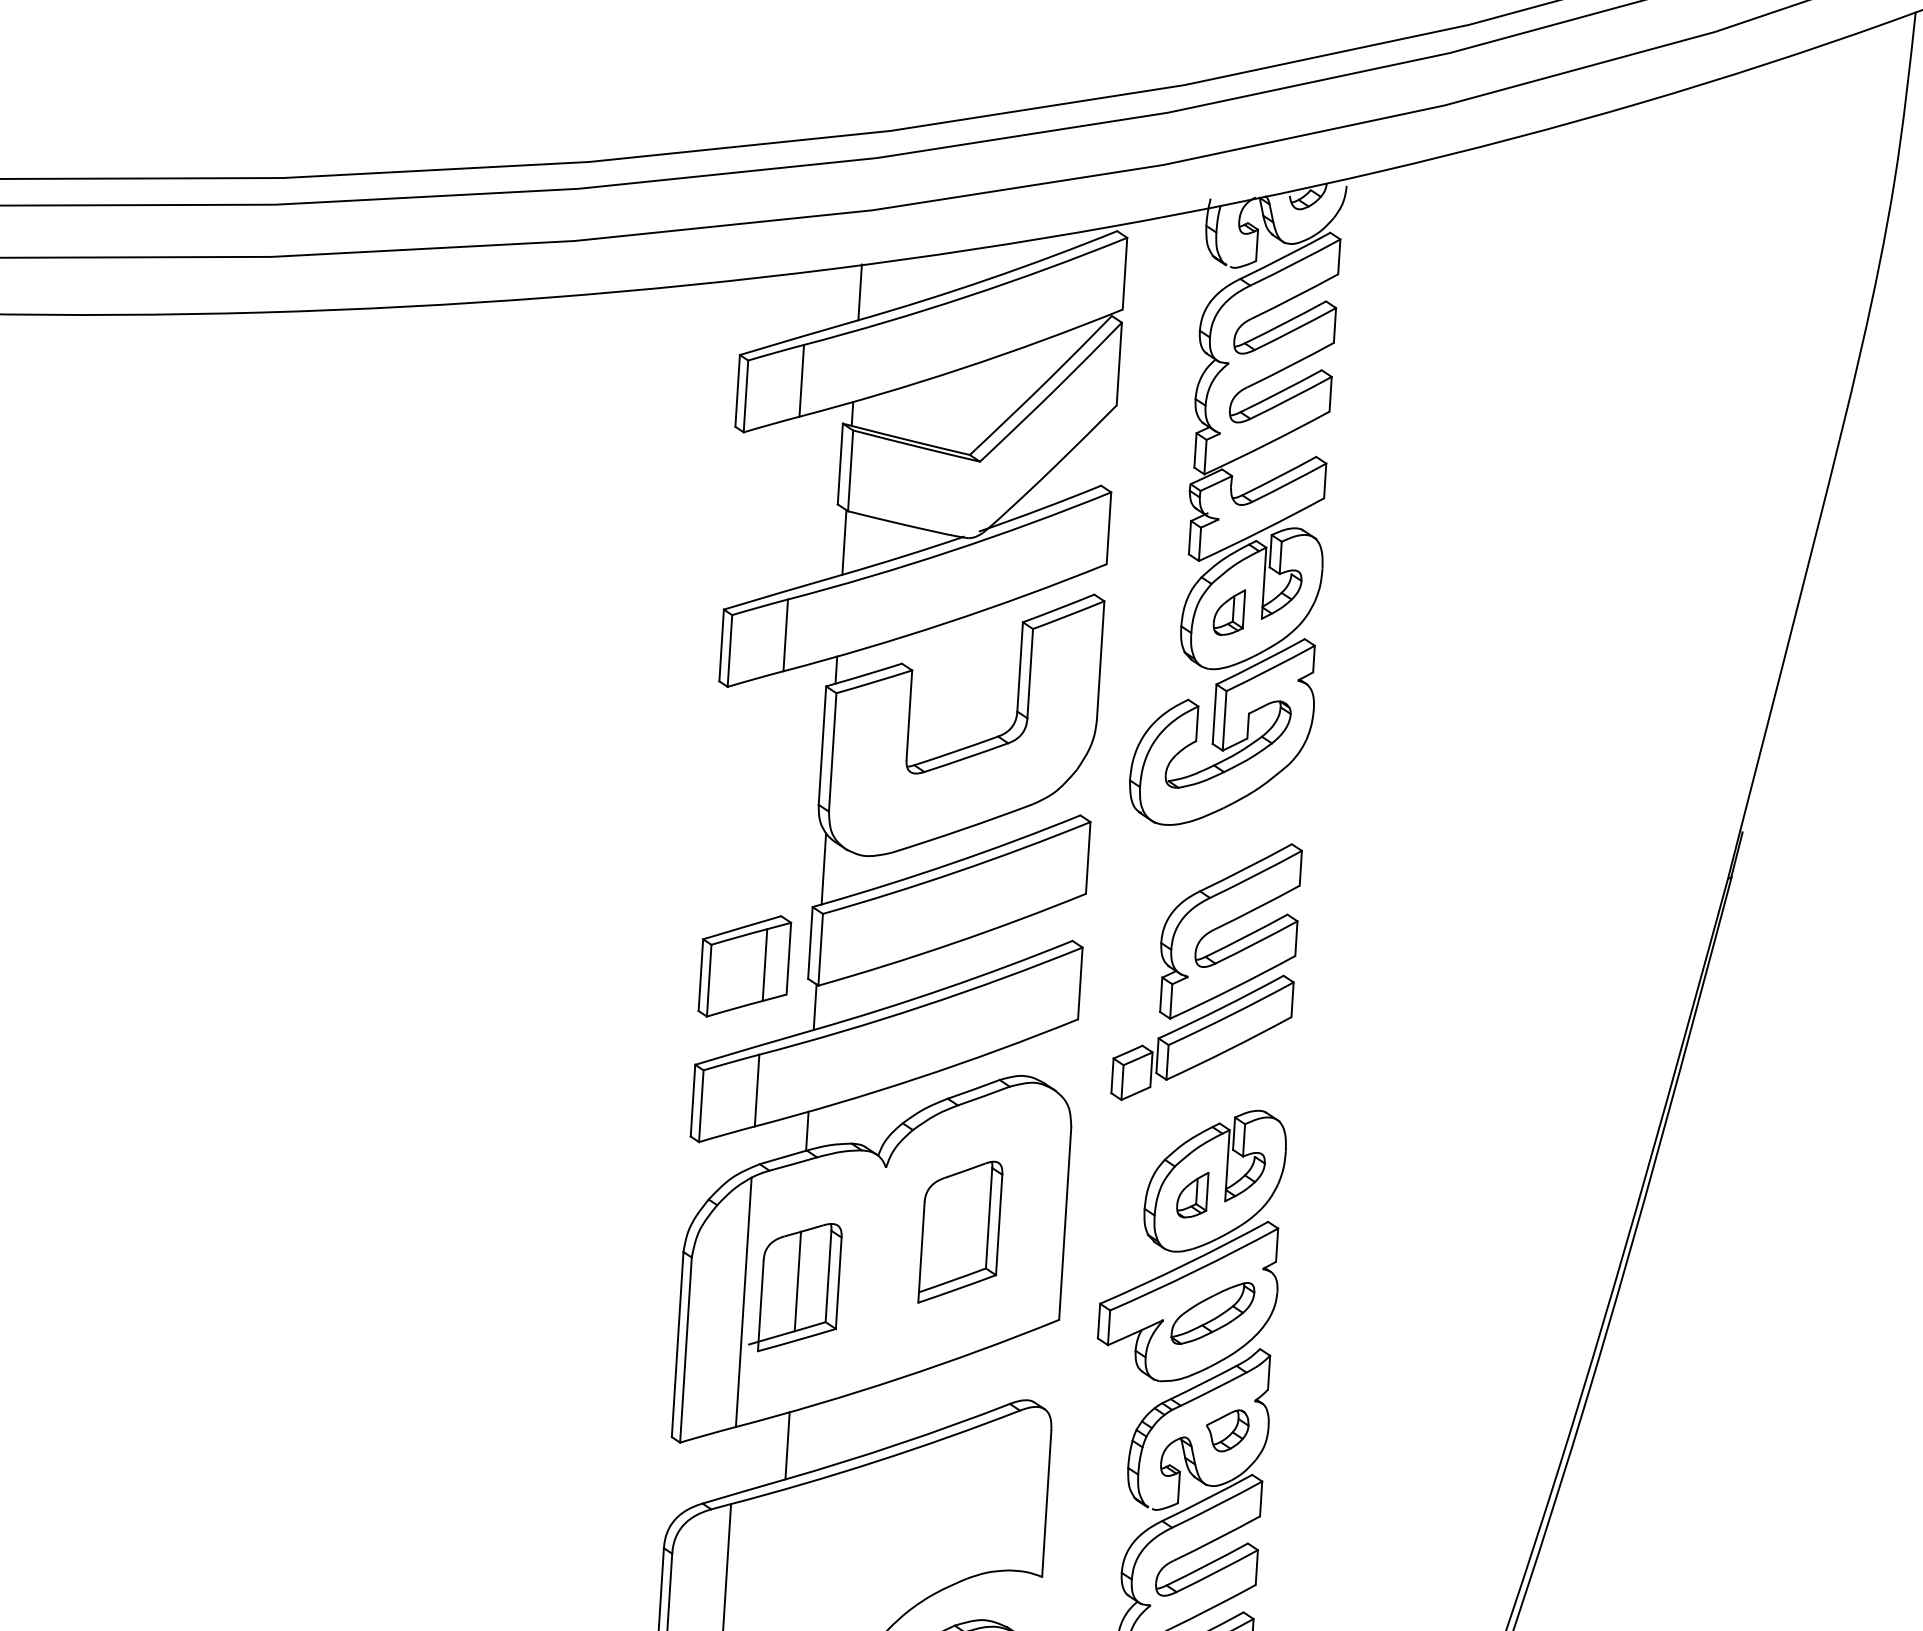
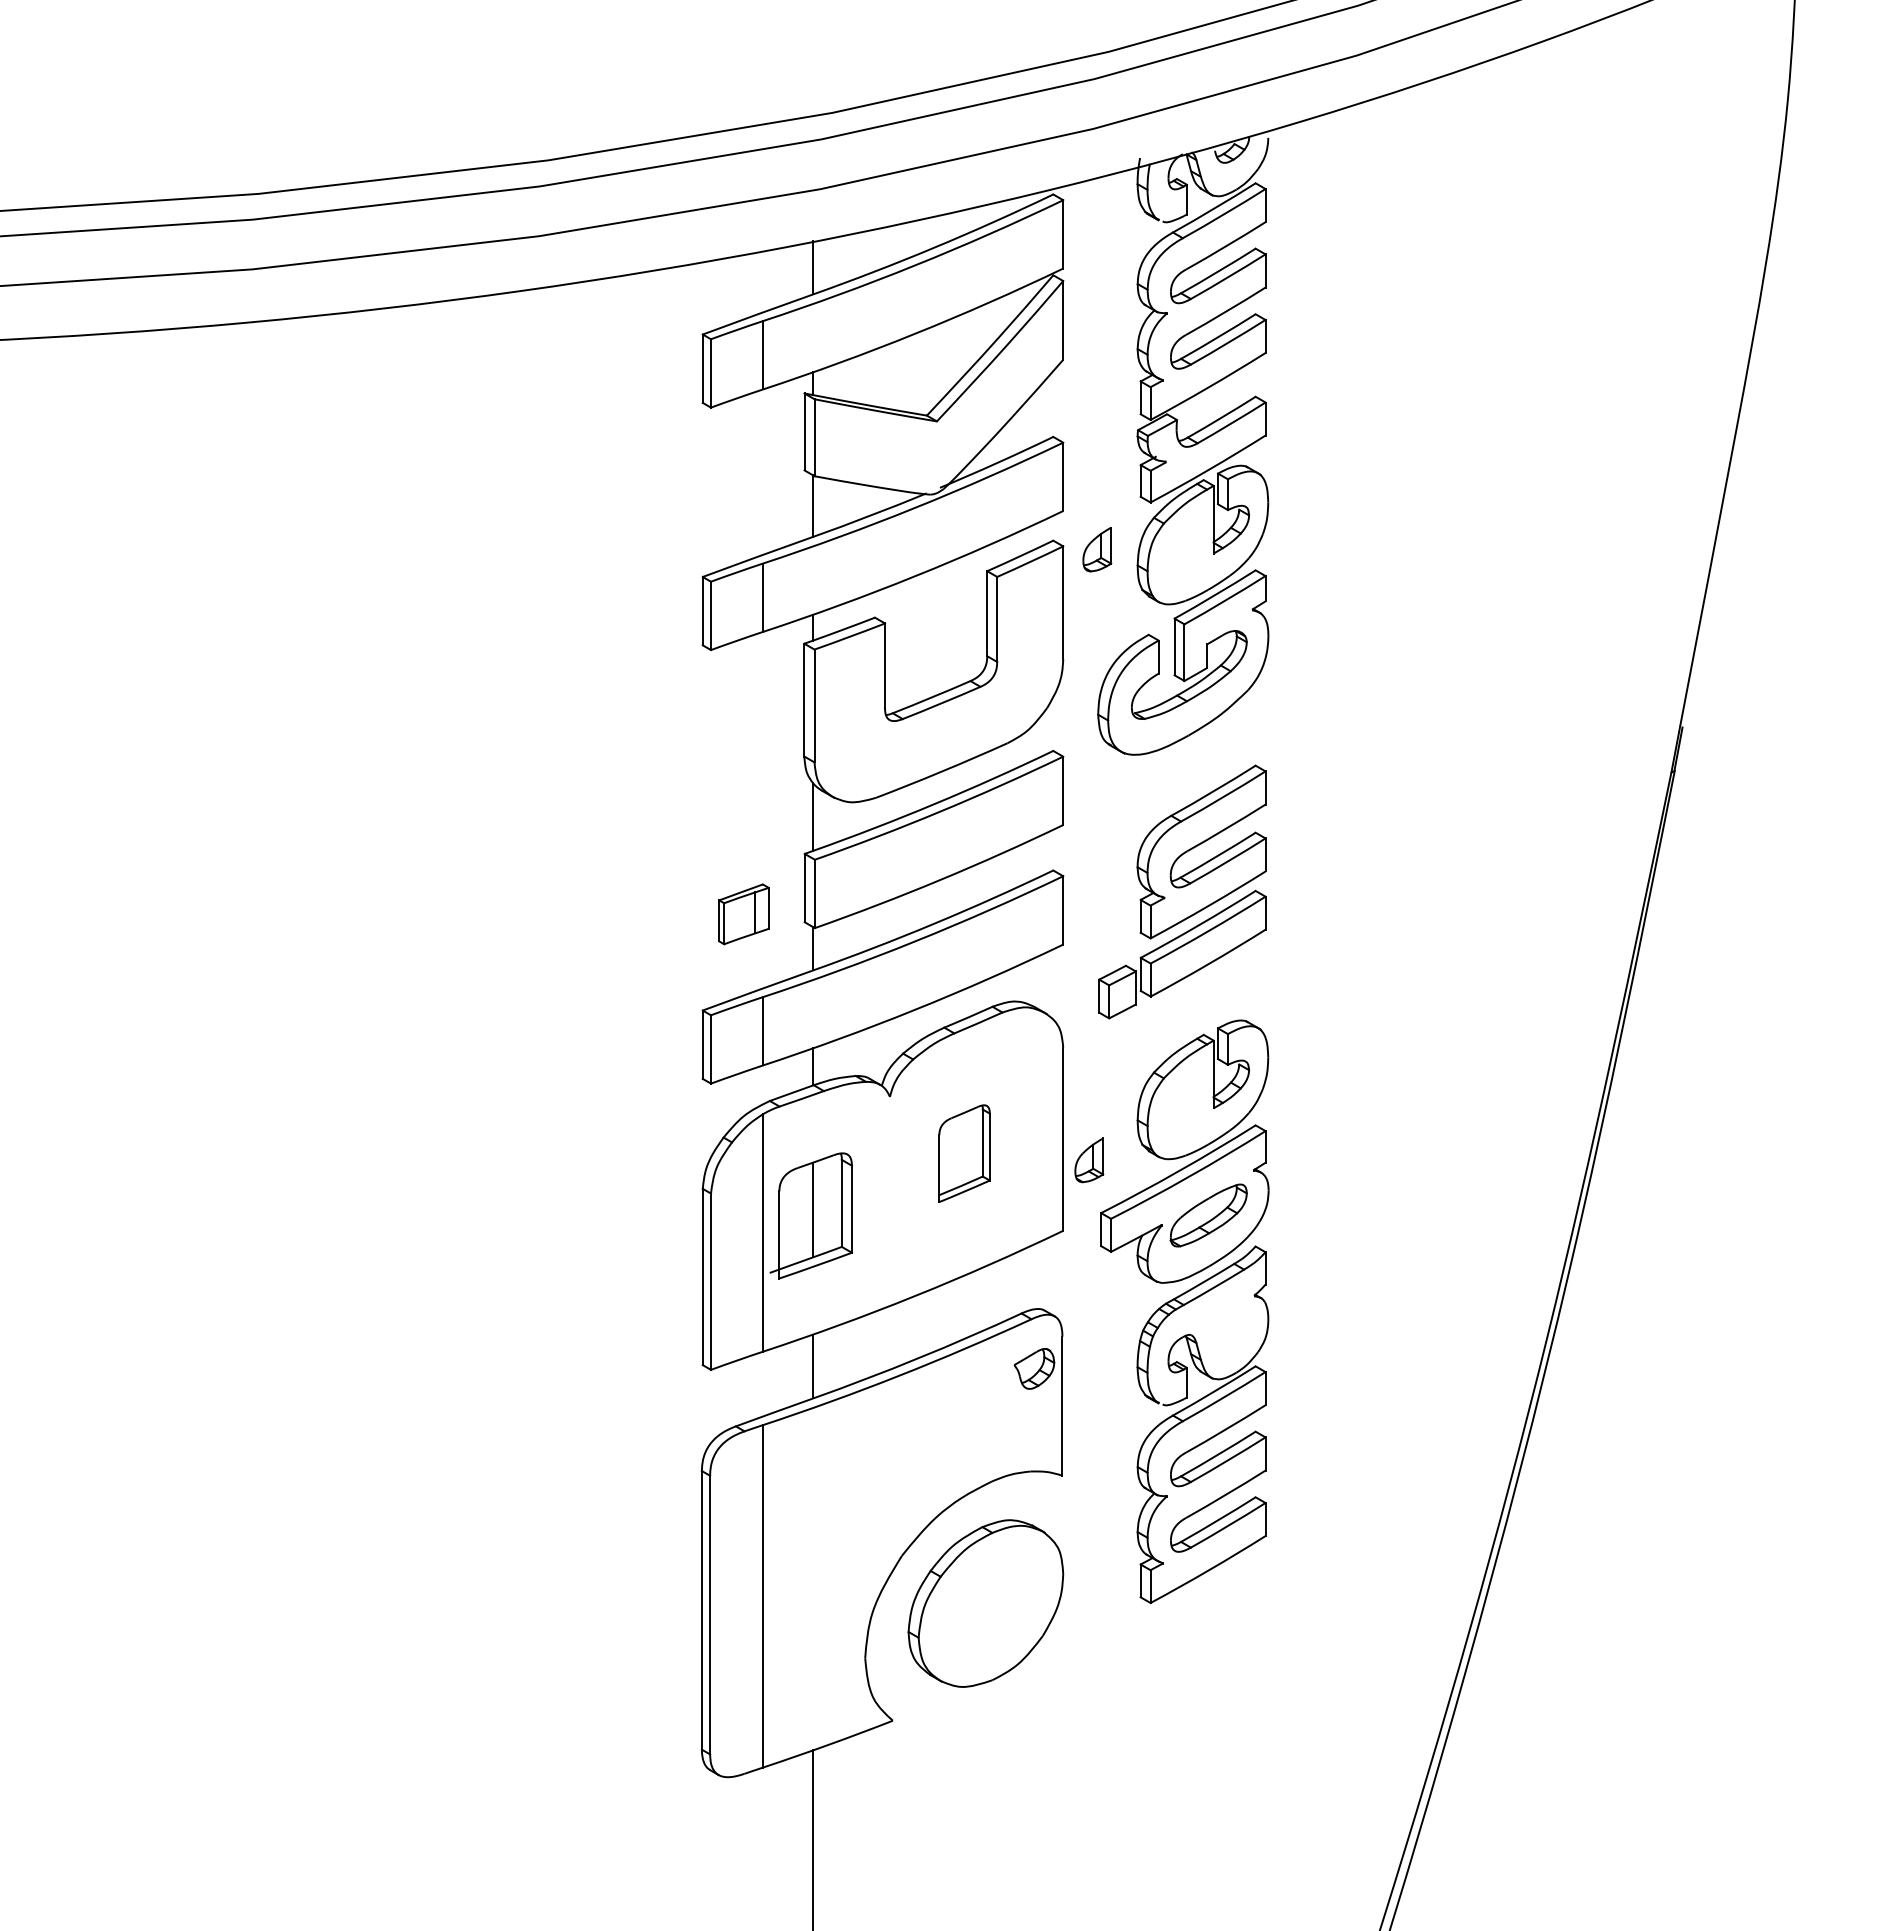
part: (1229, 612) -> (1097, 549), moved
part: (744, 966) -> (743, 914), size x0.6
part: (1192, 1195) -> (1089, 1160), moved
part: (960, 1232) -> (964, 1153), size x0.7
part: (1227, 1430) -> (1034, 1368), moved

